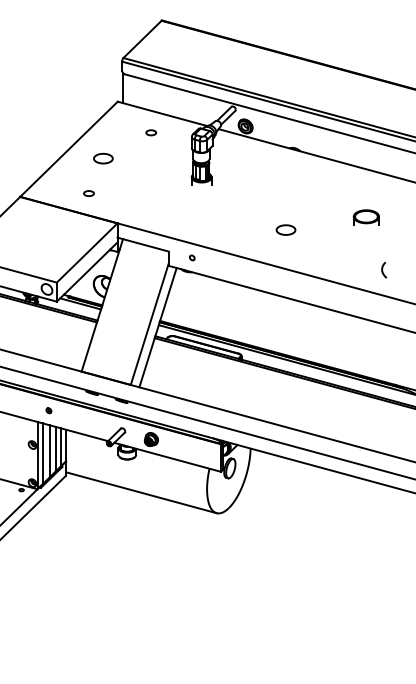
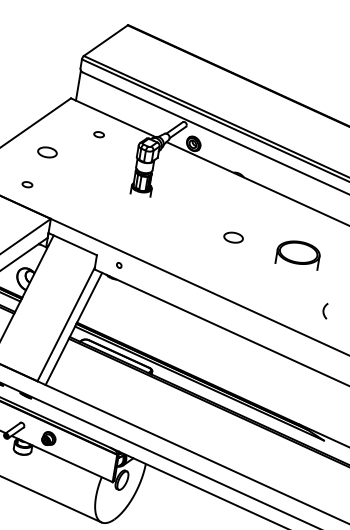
part: (366, 217) -> (298, 253), size x1.67
part: (285, 229) -> (233, 237), moved
curve: (383, 270) -> (324, 311), moved

